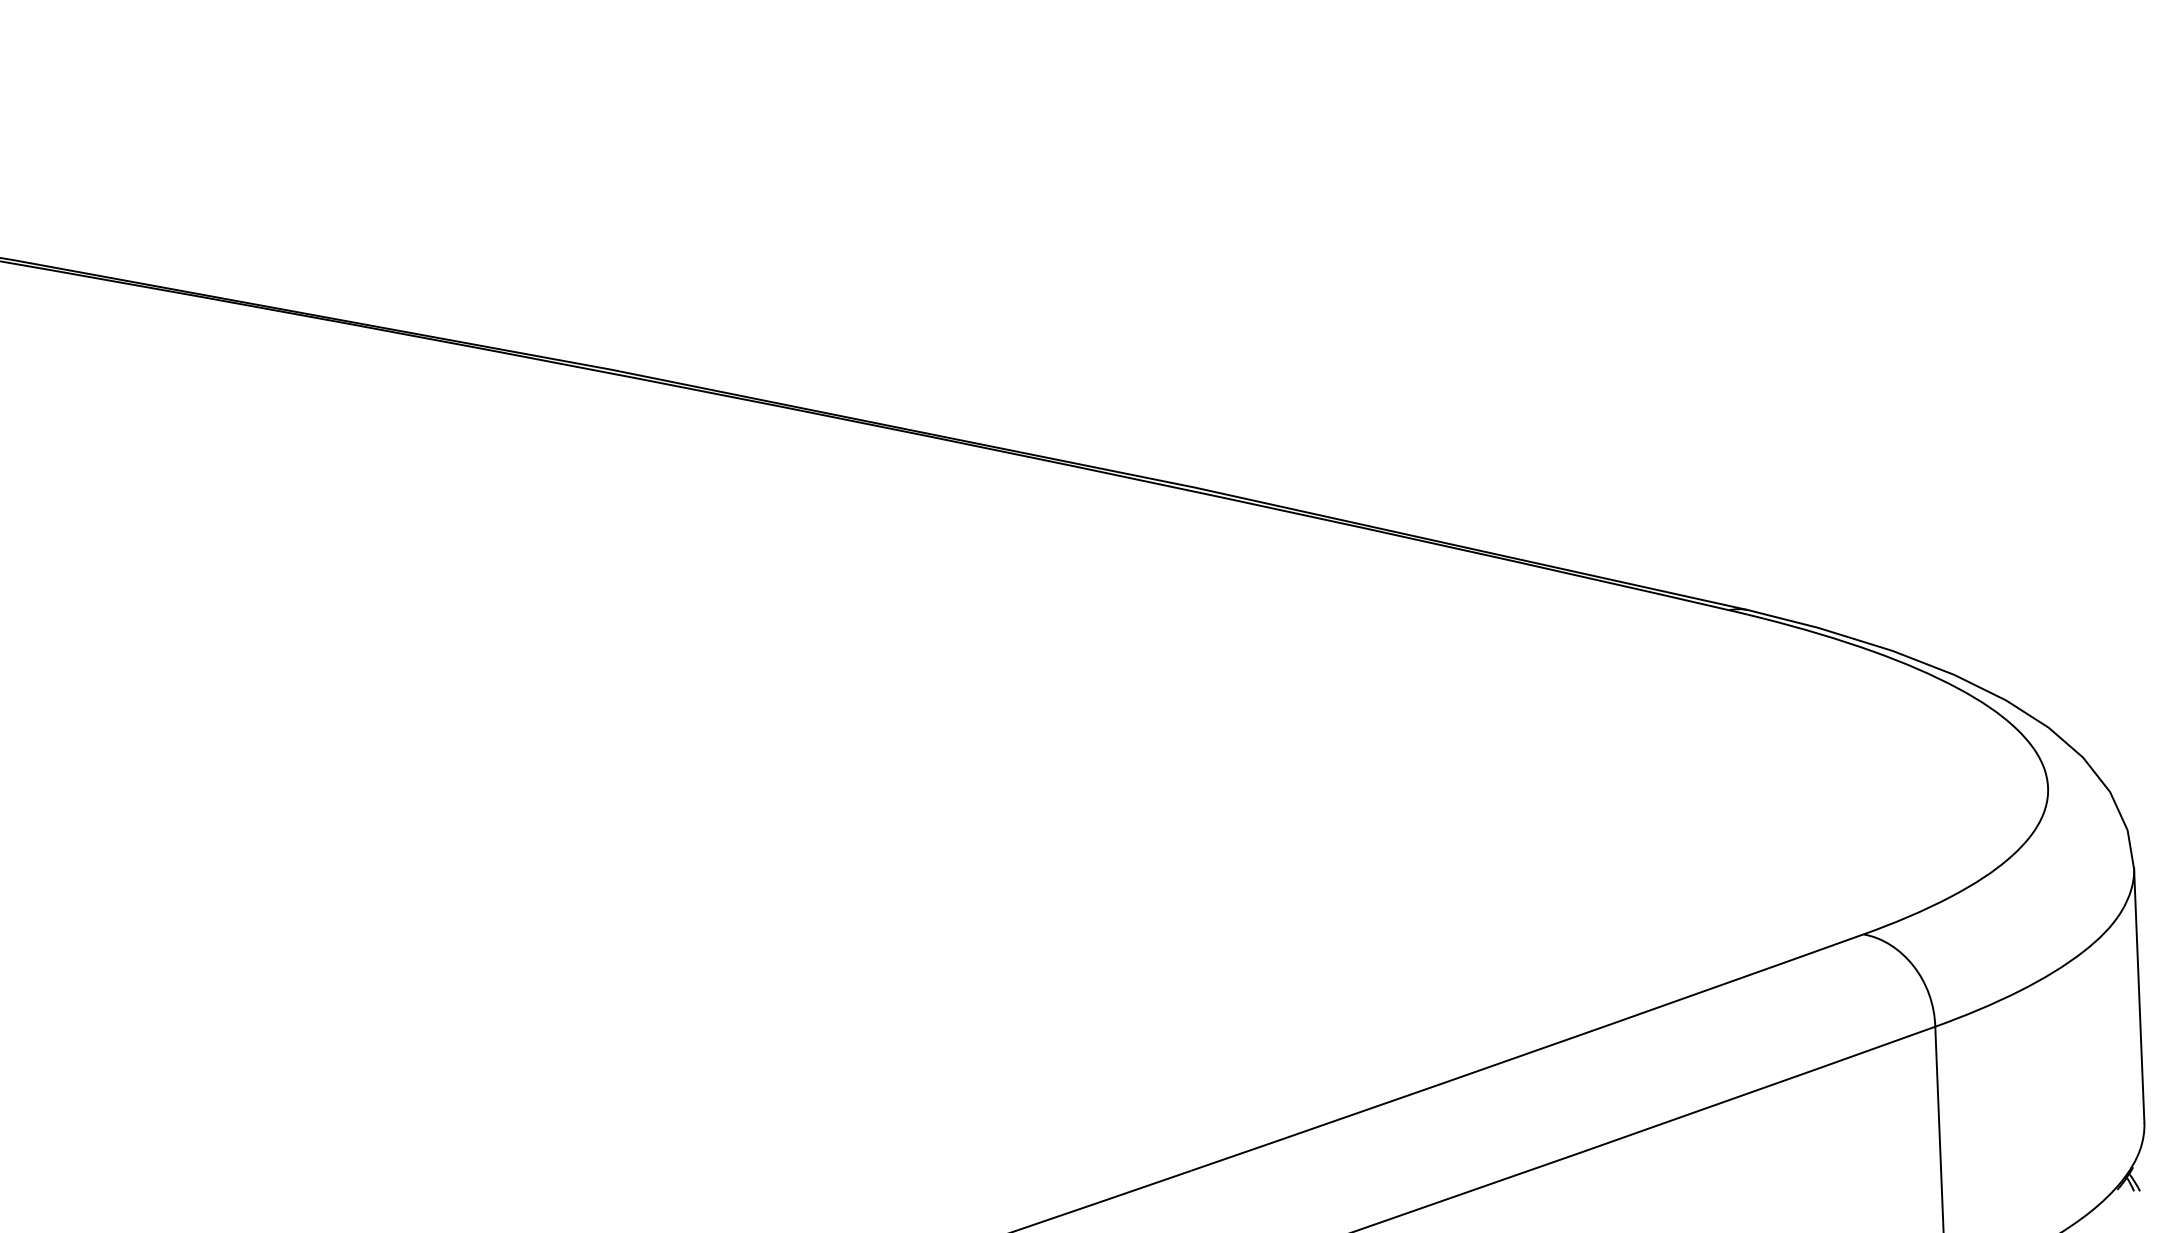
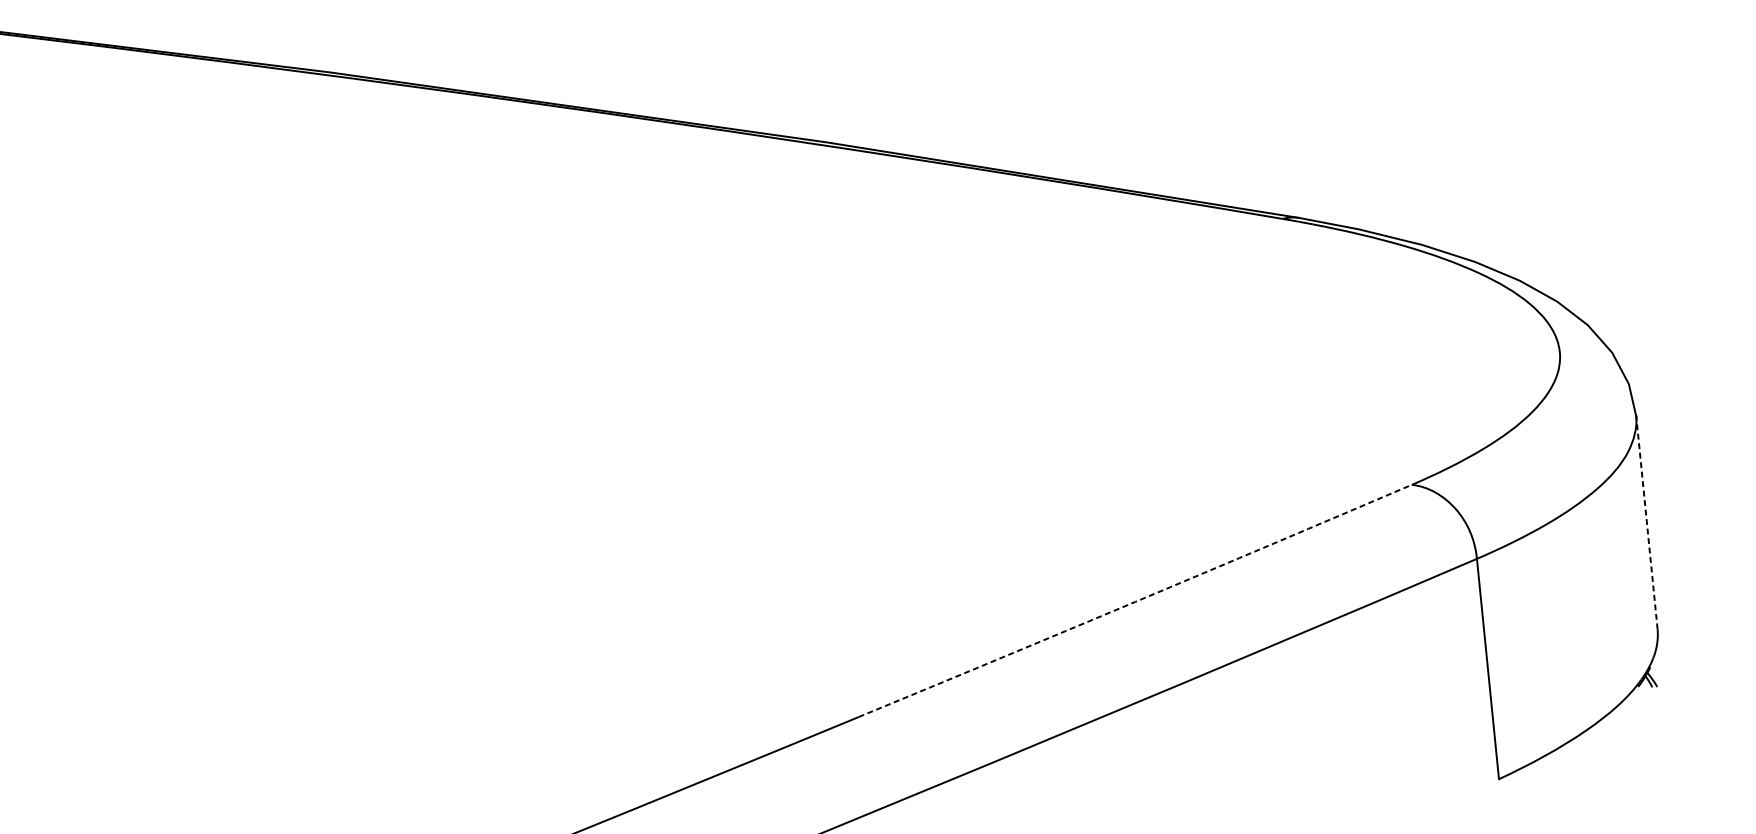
line: (2139, 995) -> (1647, 522), solid -> dashed
arc: (1527, 1053) -> (1135, 601), solid -> dashed

